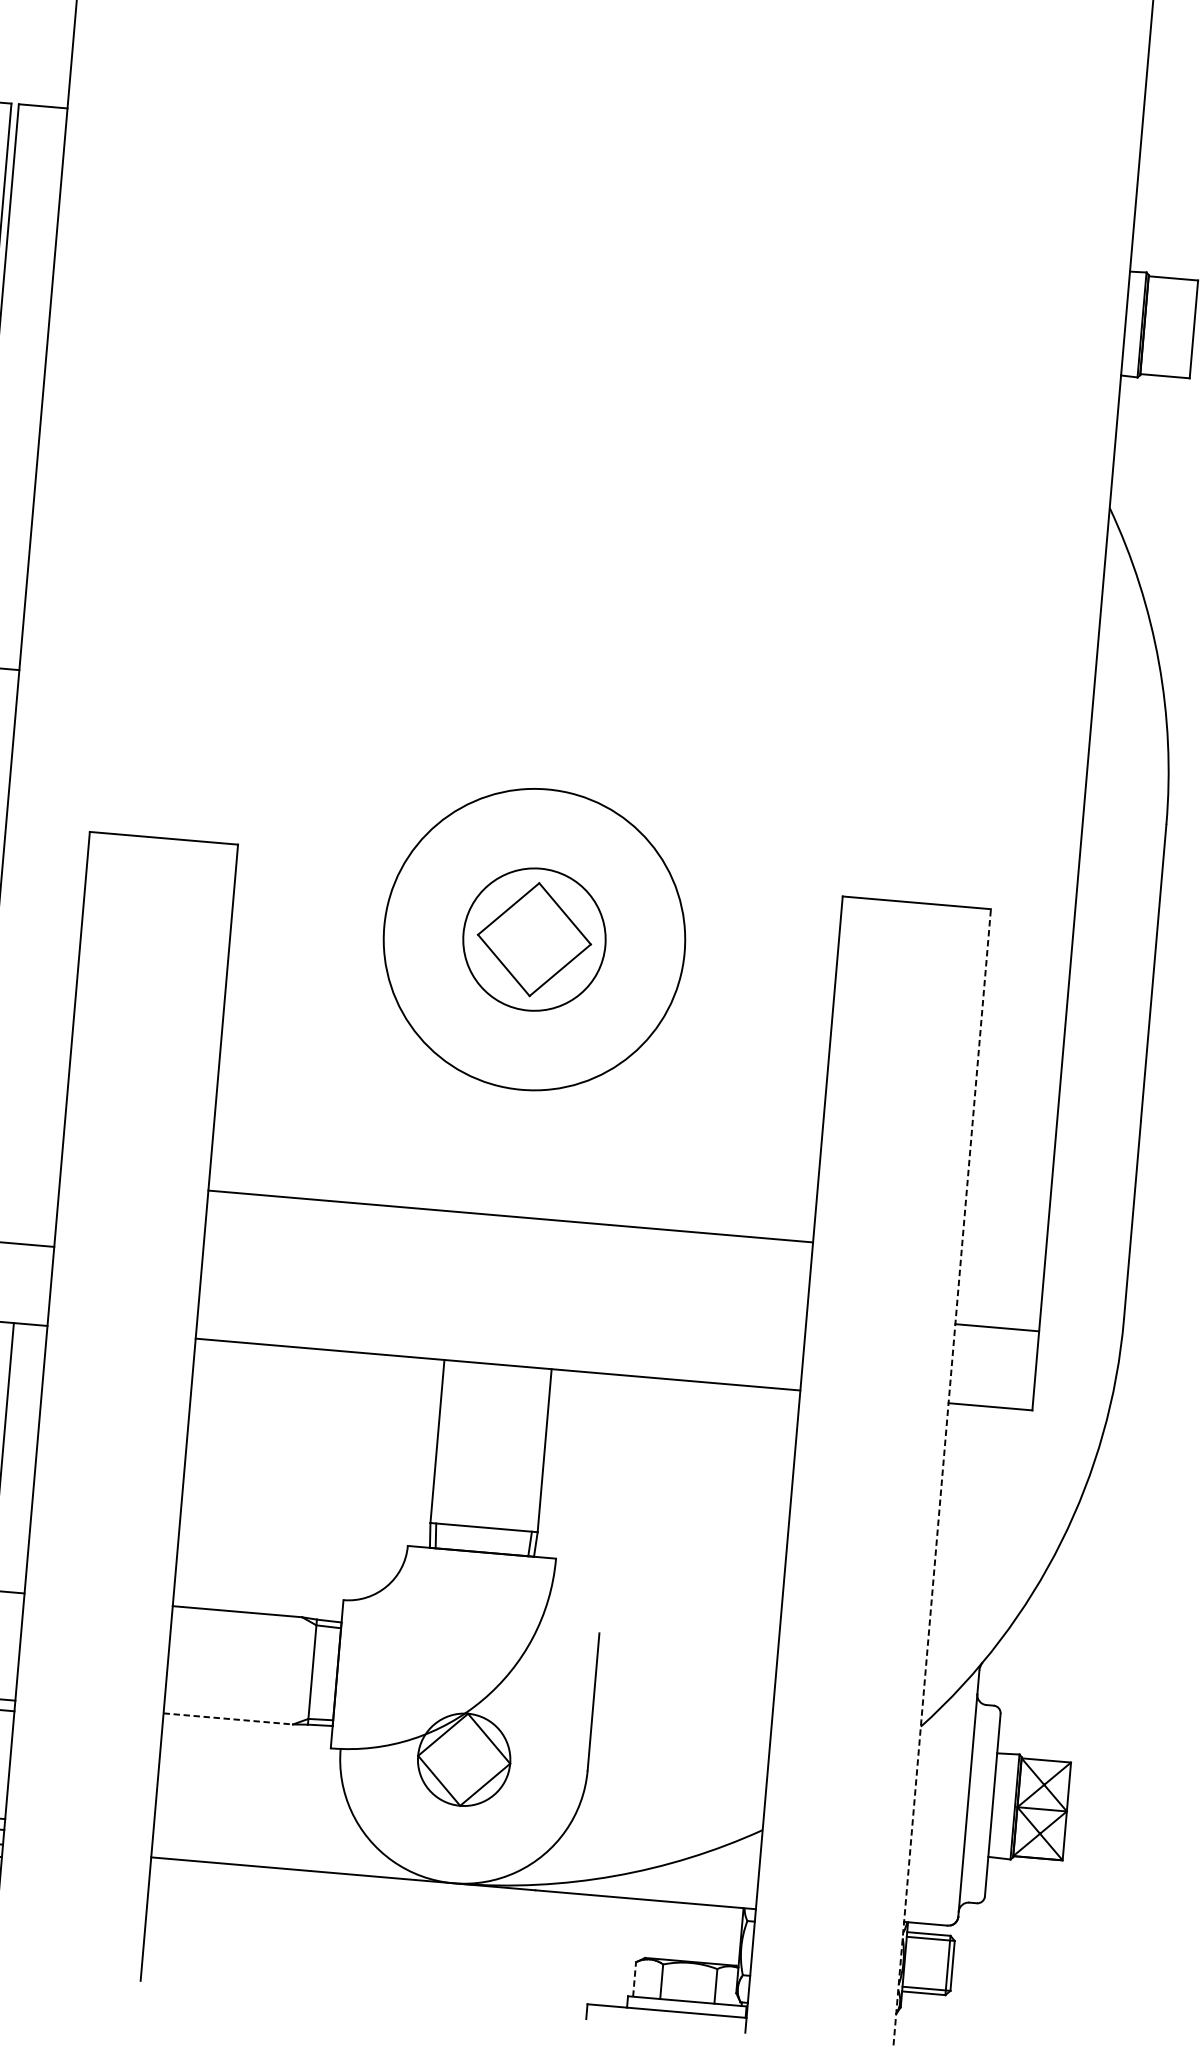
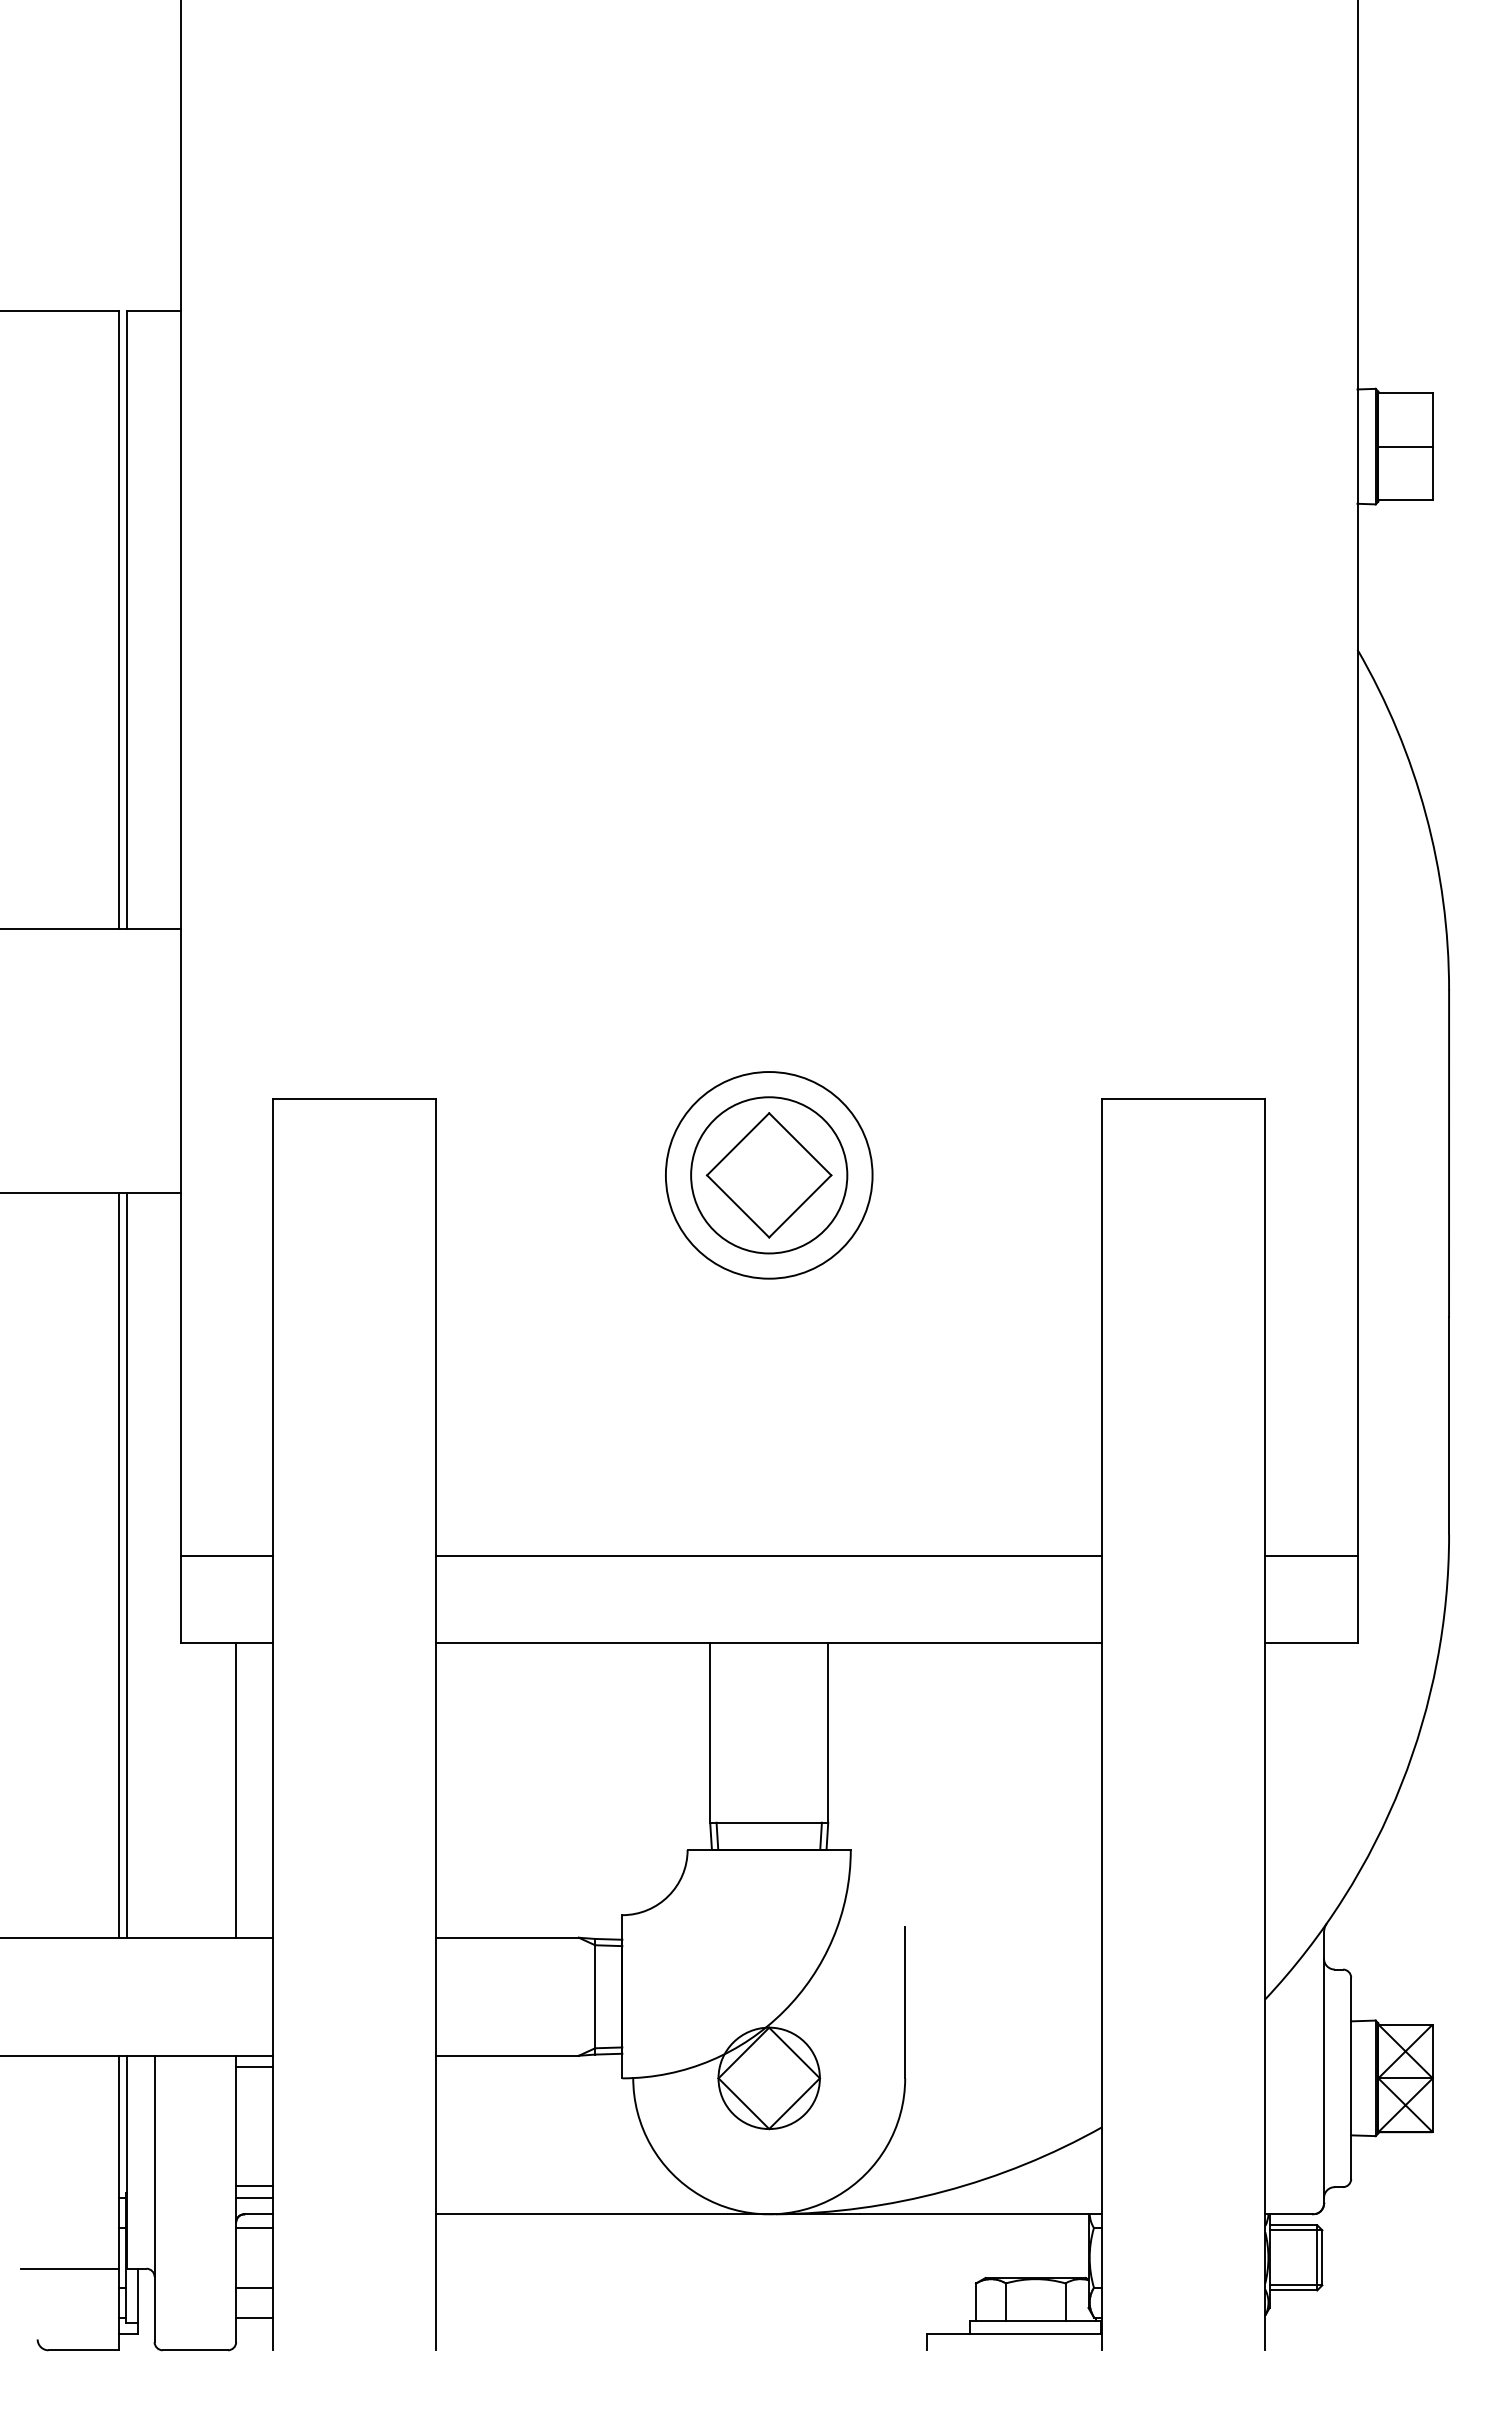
line: (1169, 327) -> (1405, 446), added
circle: (533, 939) -> (768, 1175), size x0.62
line: (510, 1216) -> (769, 1556), moved
line: (942, 1477) -> (1265, 1724), dashed -> solid
line: (229, 1718) -> (508, 2055), dashed -> solid
line: (635, 1978) -> (976, 2301), dashed -> solid

